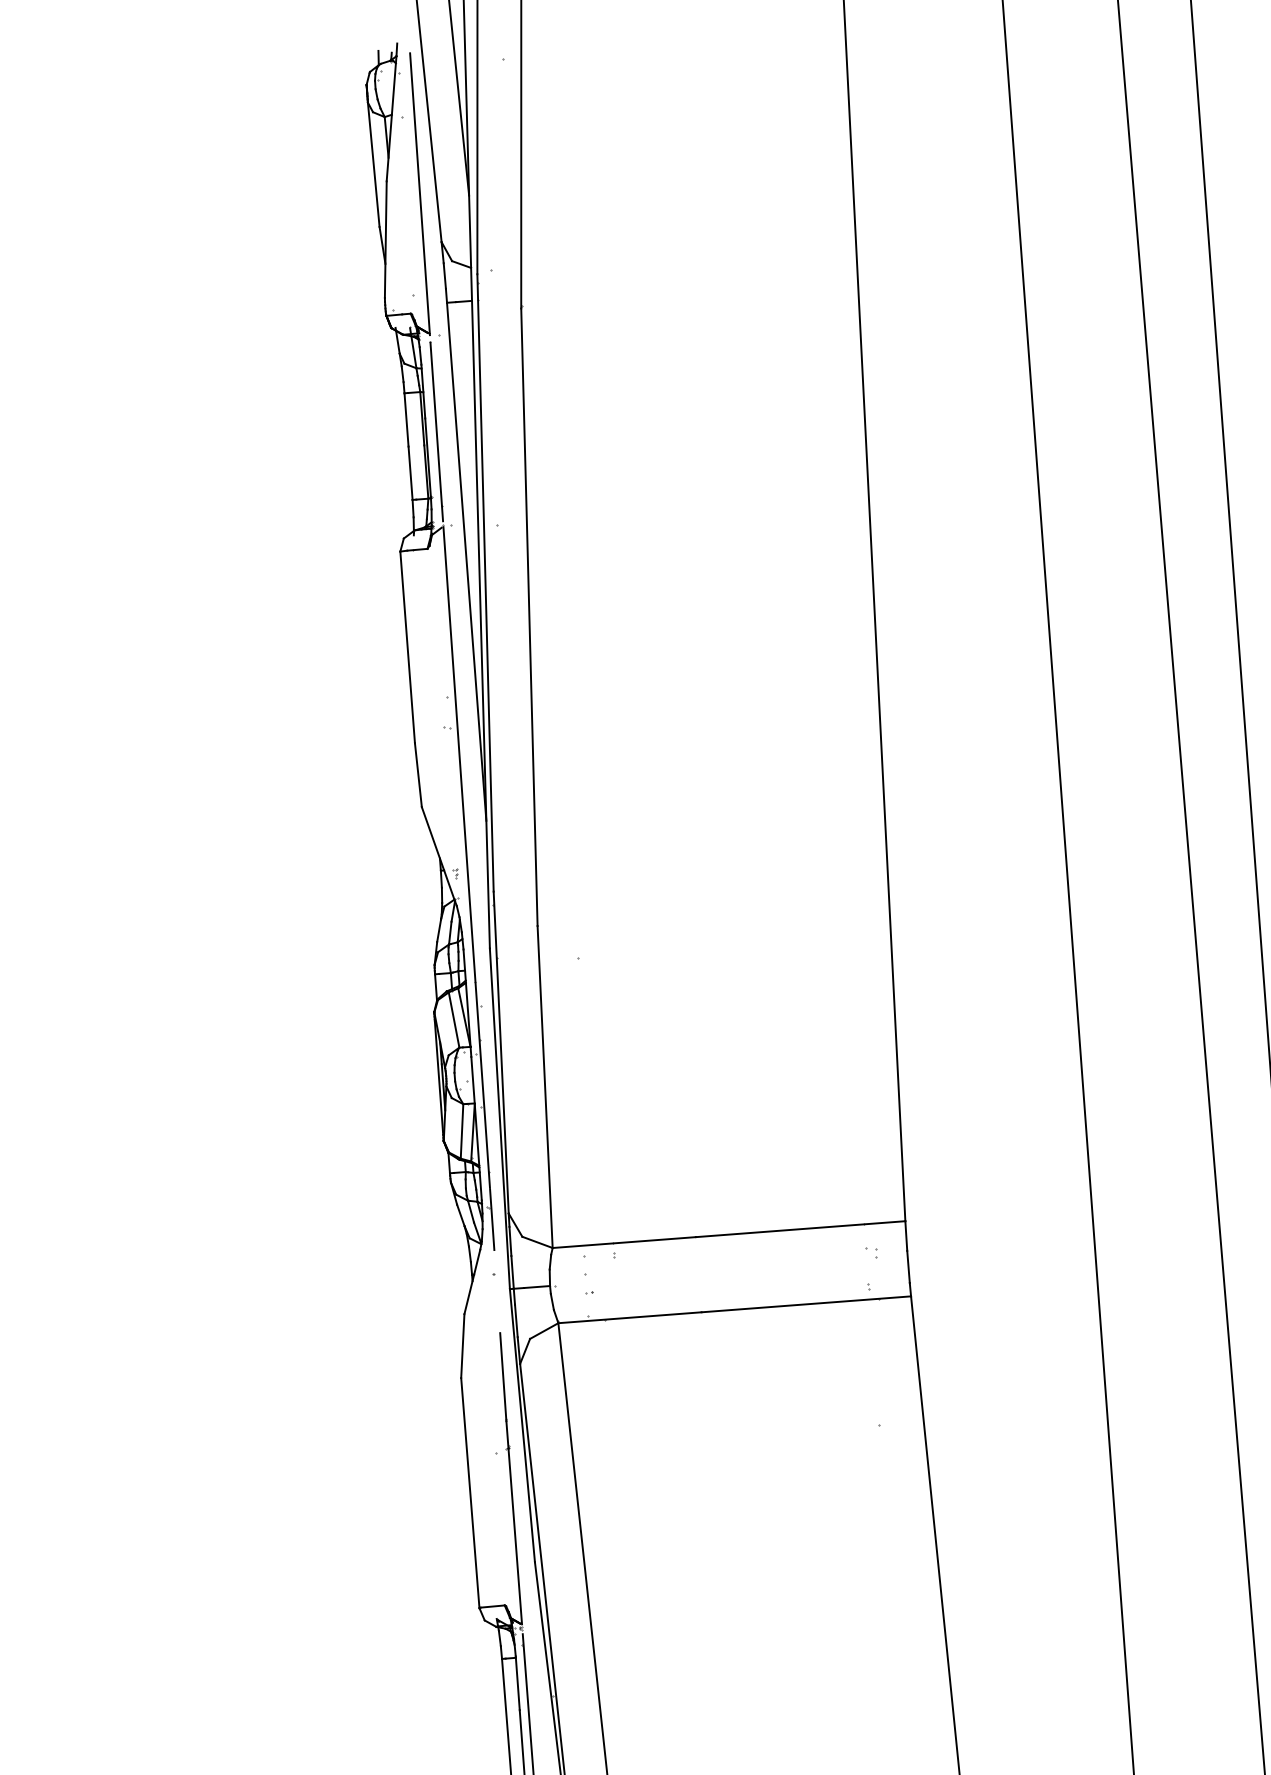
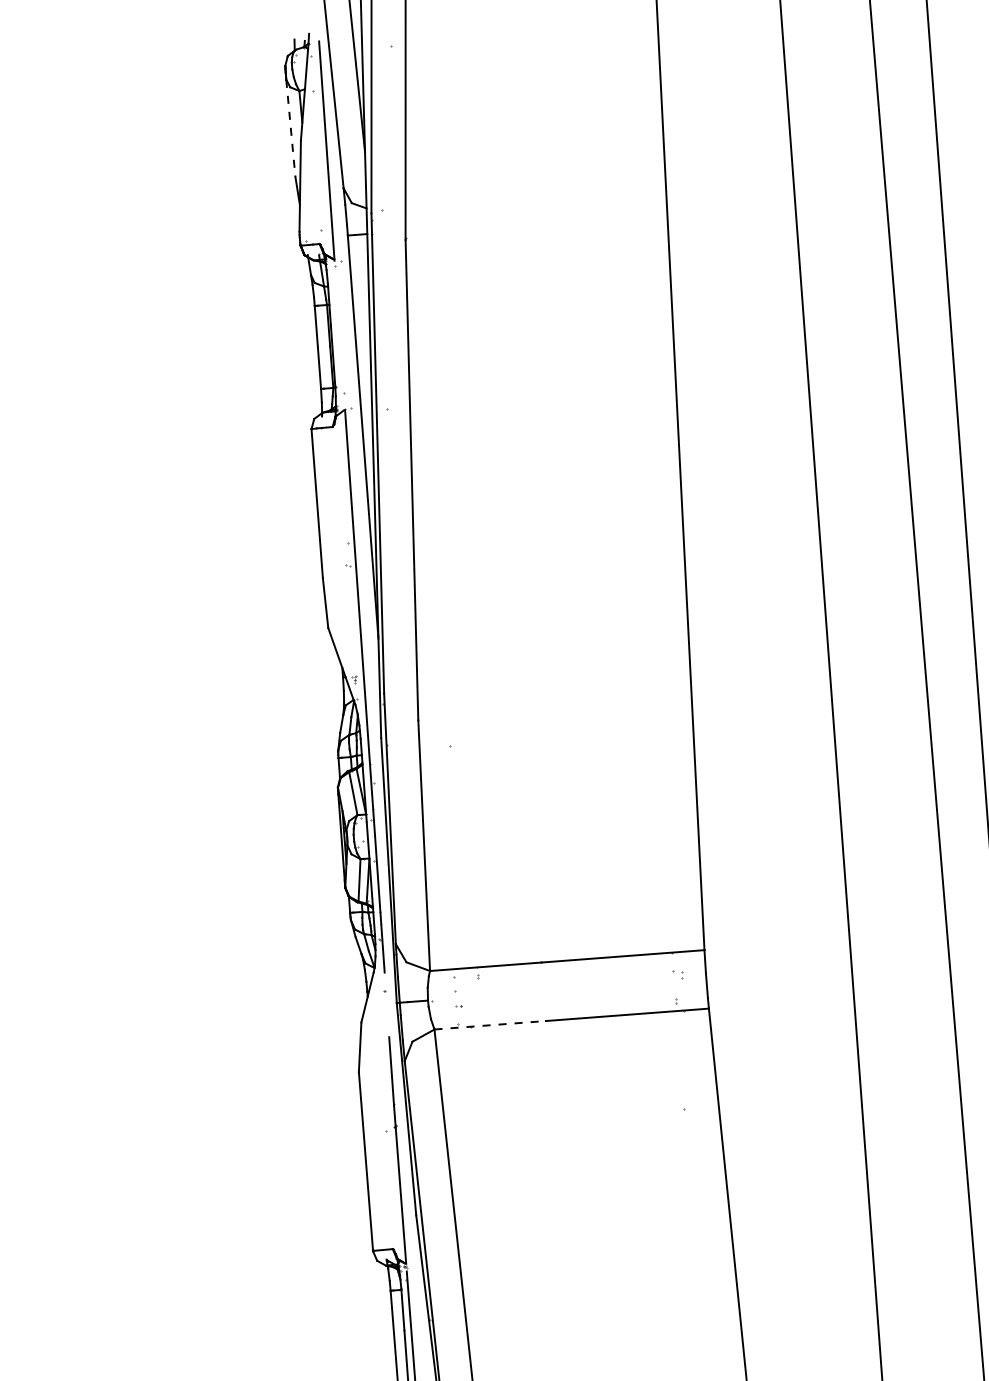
line: (373, 165) -> (290, 128), solid -> dashed
line: (436, 431) -> (339, 335), removed
line: (630, 1318) -> (490, 1025), solid -> dashed

